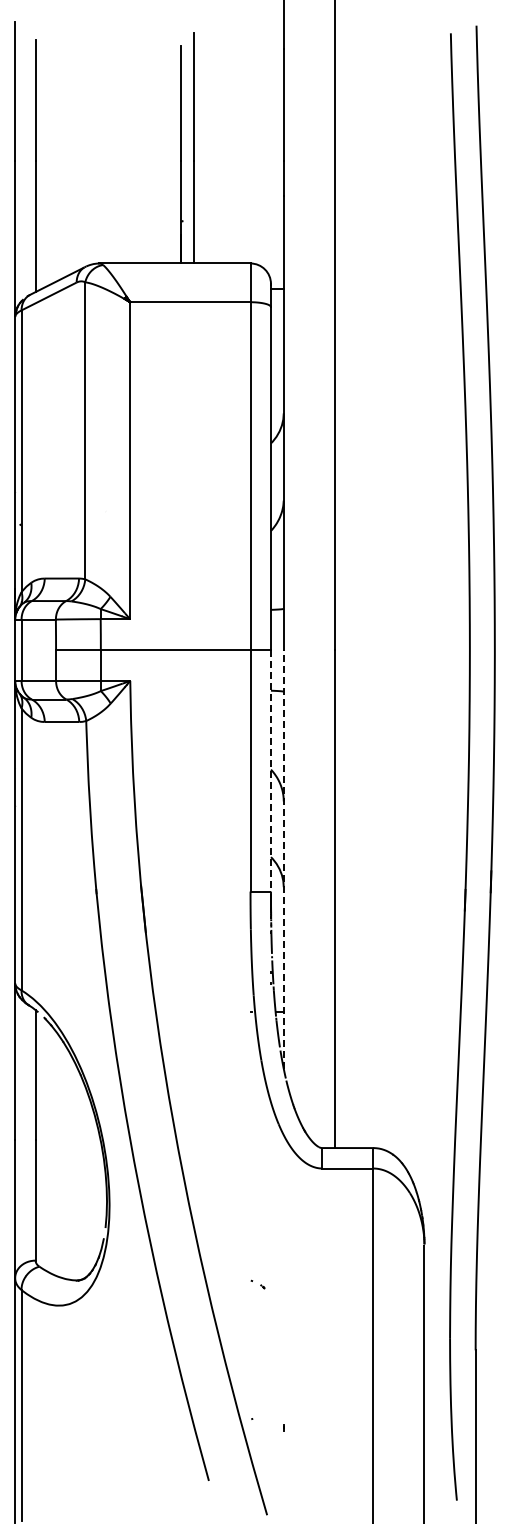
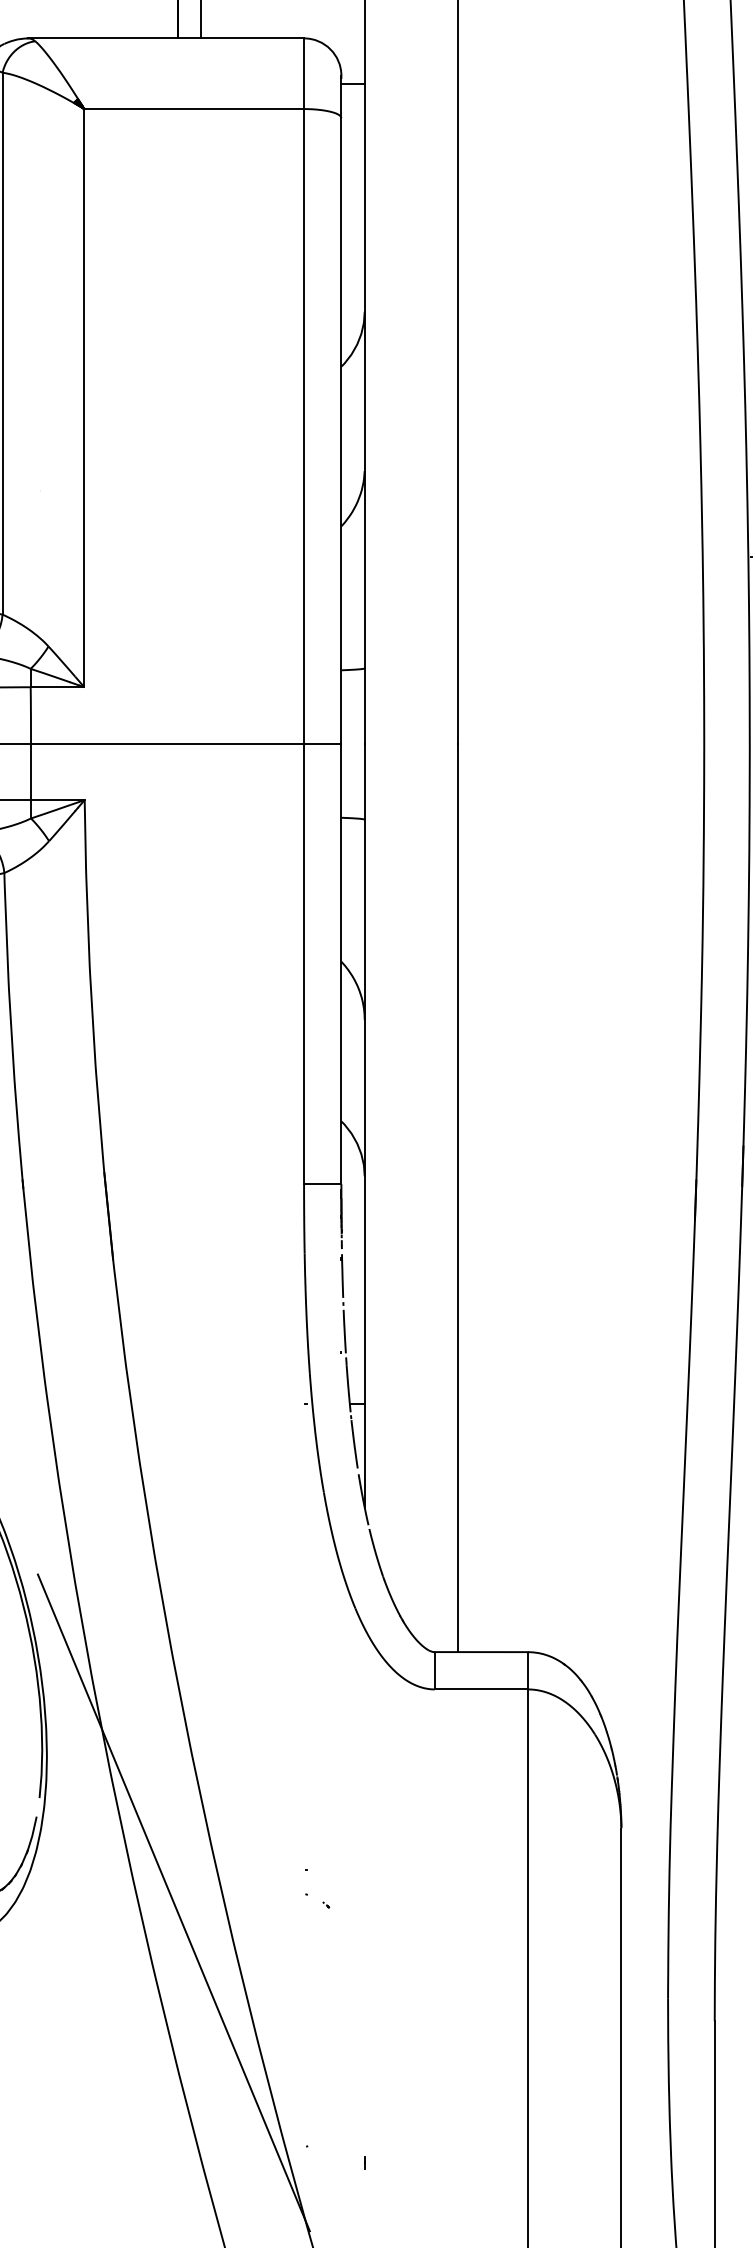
line: (271, 770) -> (342, 963), dashed -> solid
line: (283, 859) -> (364, 1125), dashed -> solid
line: (178, 1285) -> (172, 1902), added

